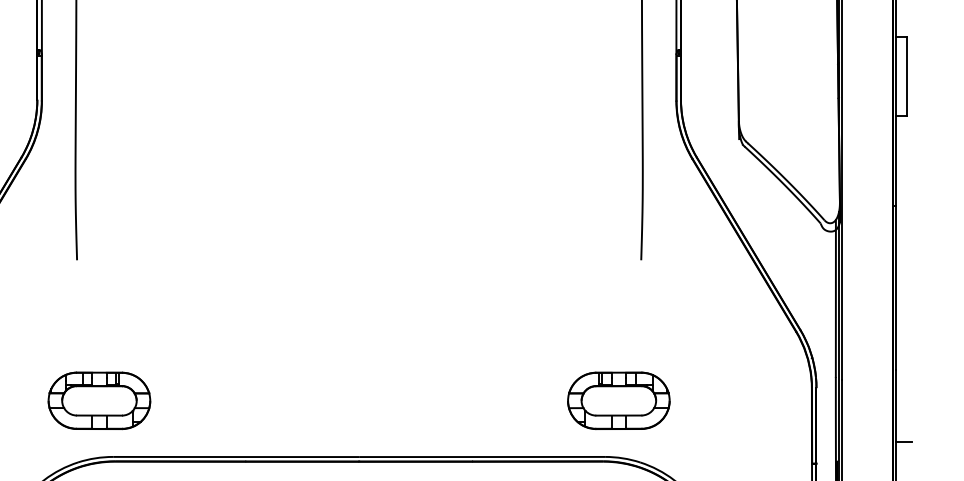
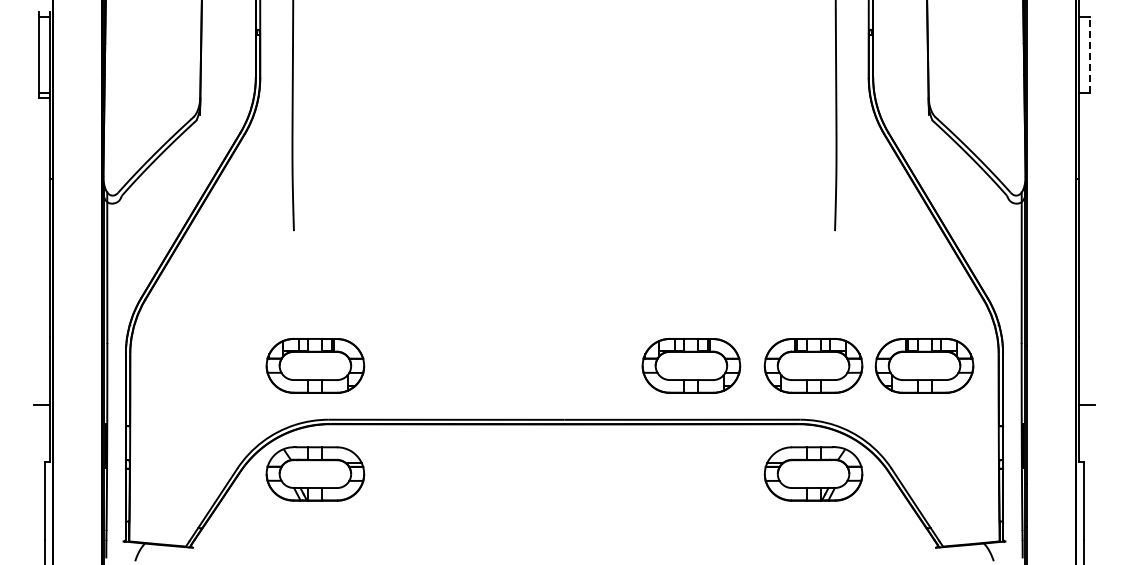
line: (906, 76) -> (1089, 54), solid -> dashed
part: (491, 400) -> (691, 365), added
part: (734, 400) -> (924, 365), added

